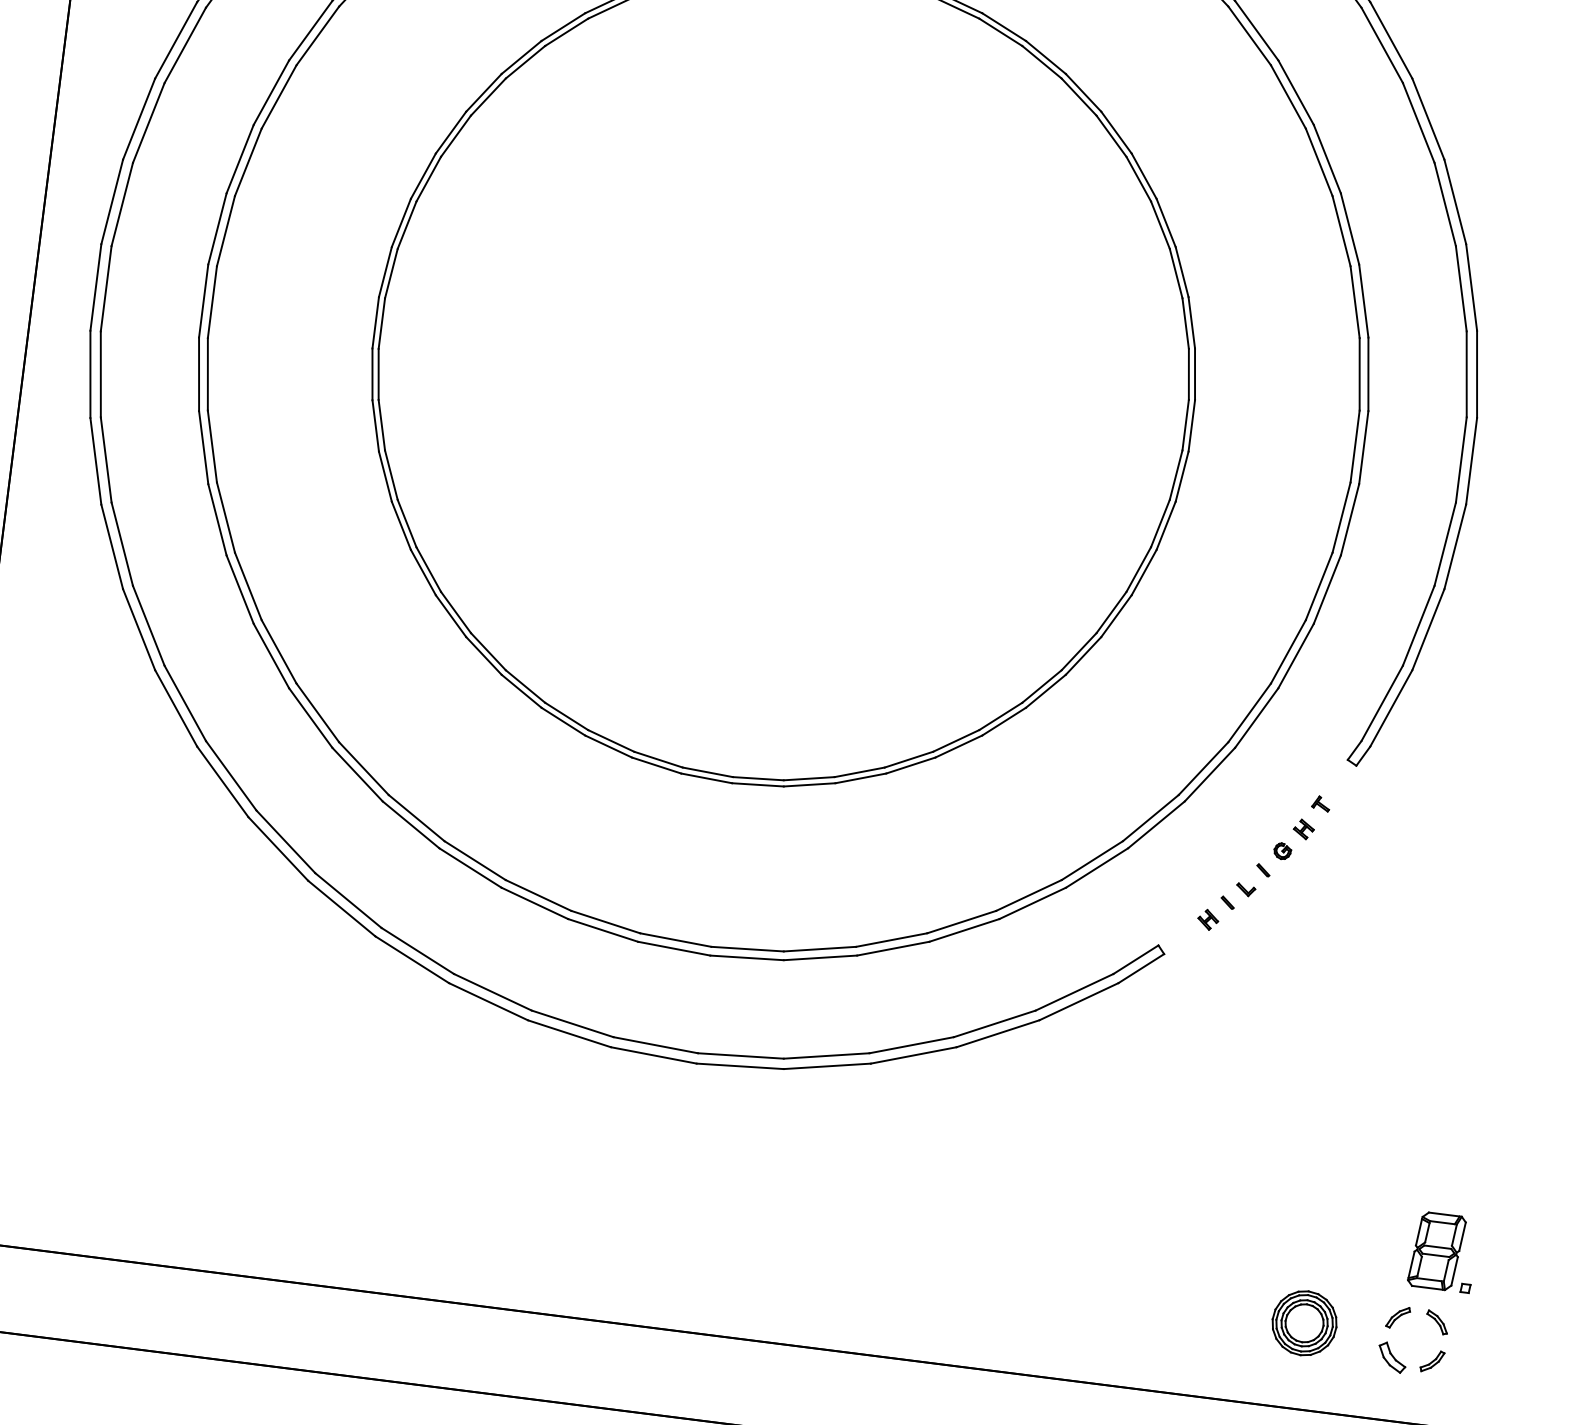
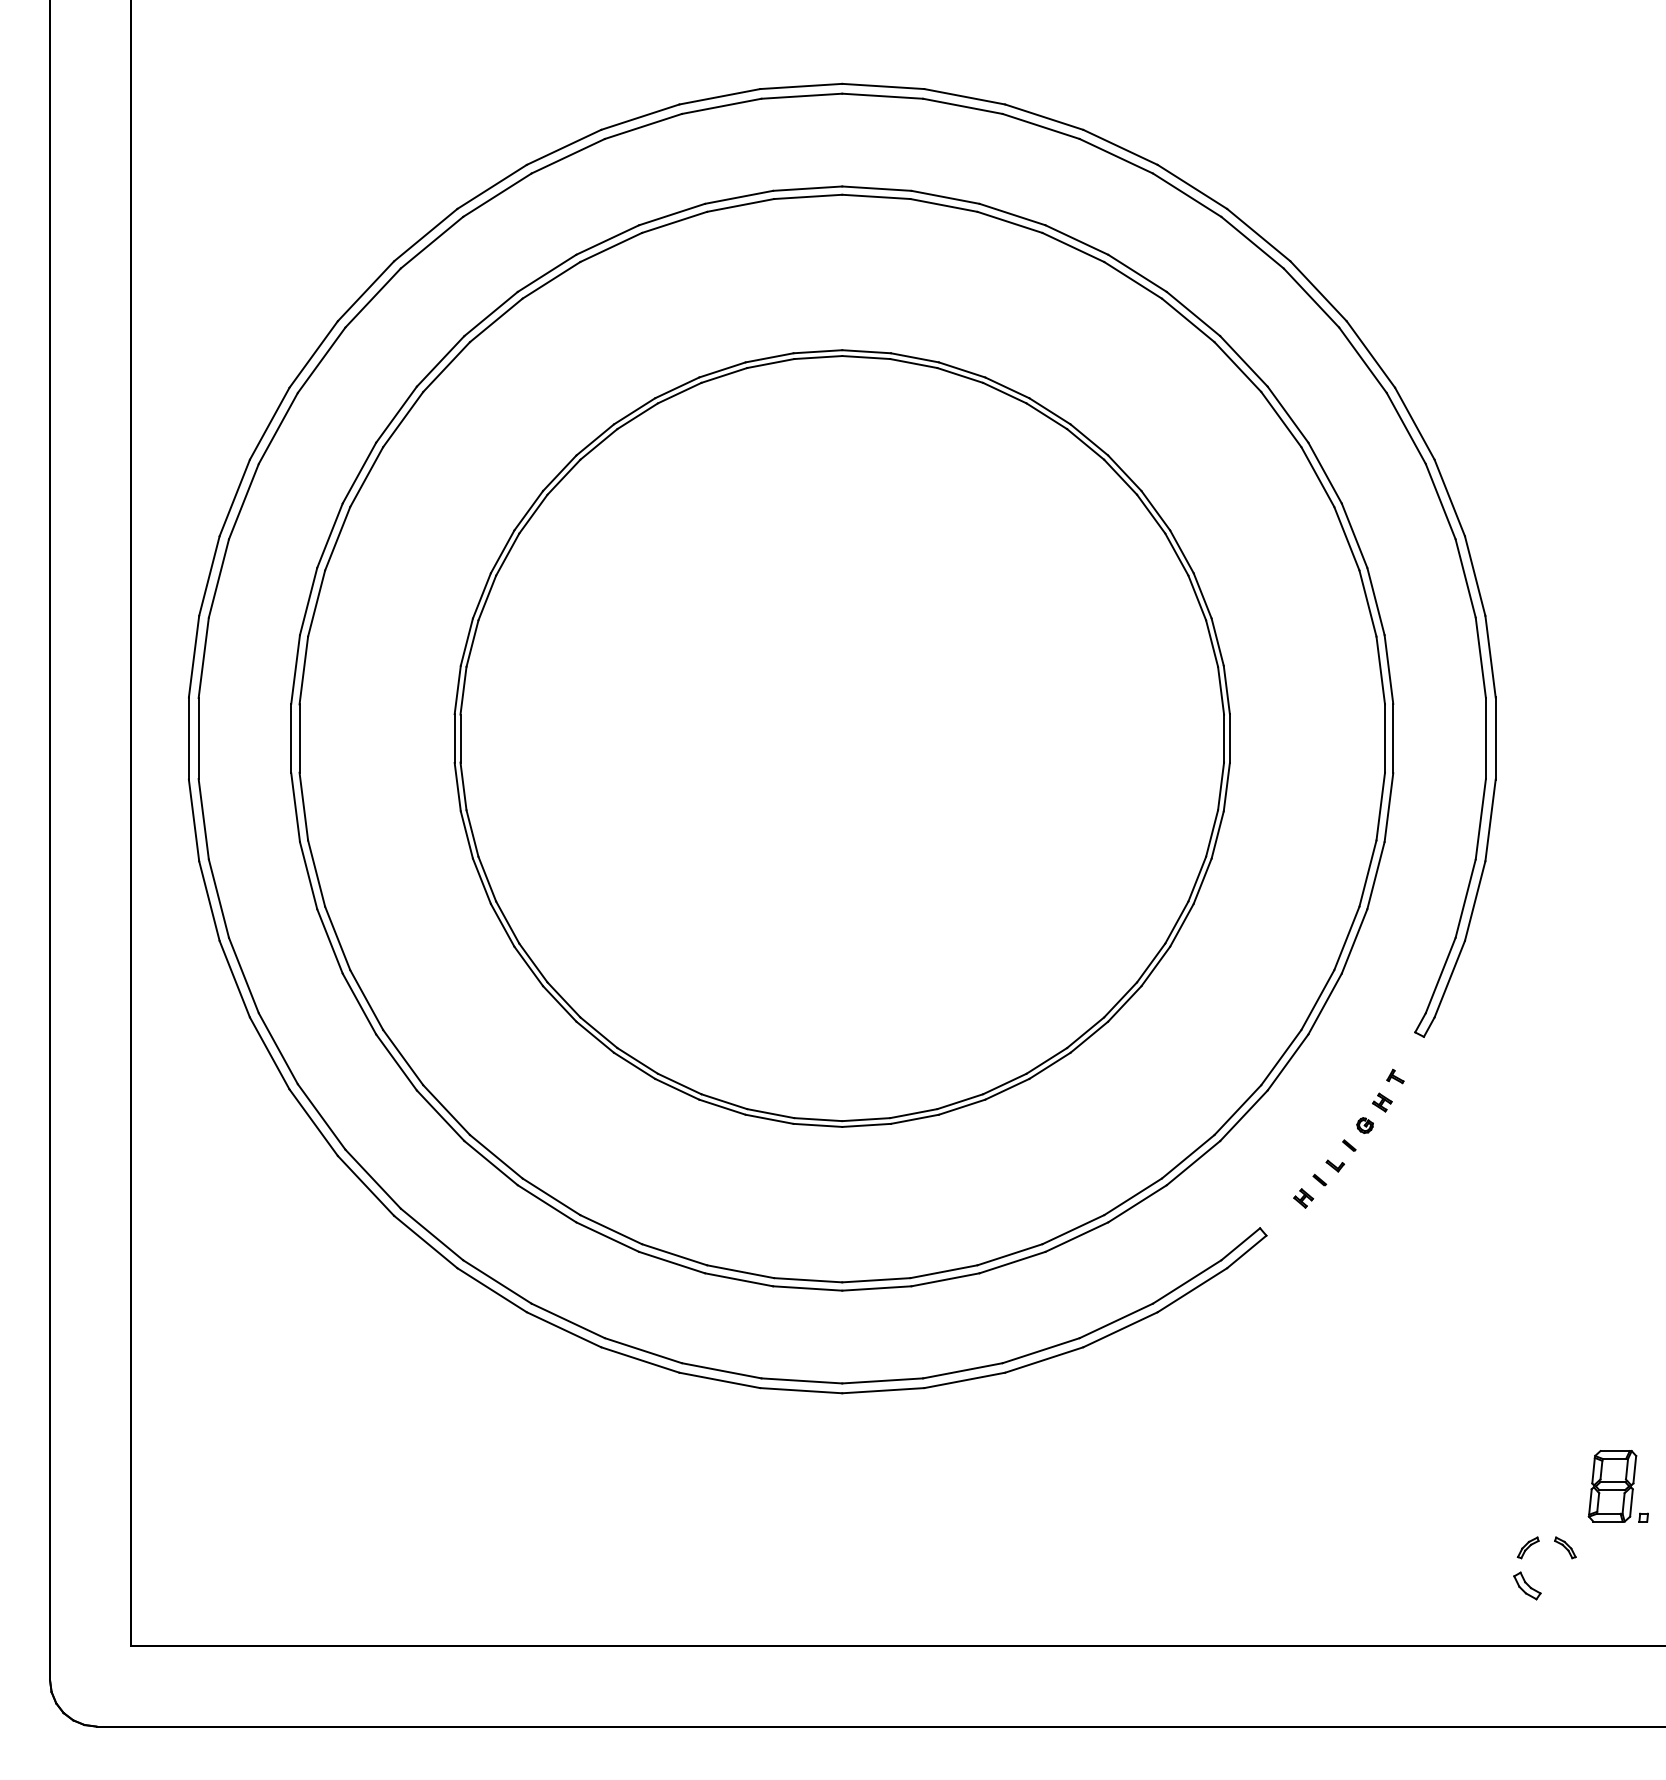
part: (1442, 1251) -> (1617, 1485), moved
part: (1304, 1323) -> (1441, 1564), removed
part: (1432, 1361) -> (1565, 1584), removed

